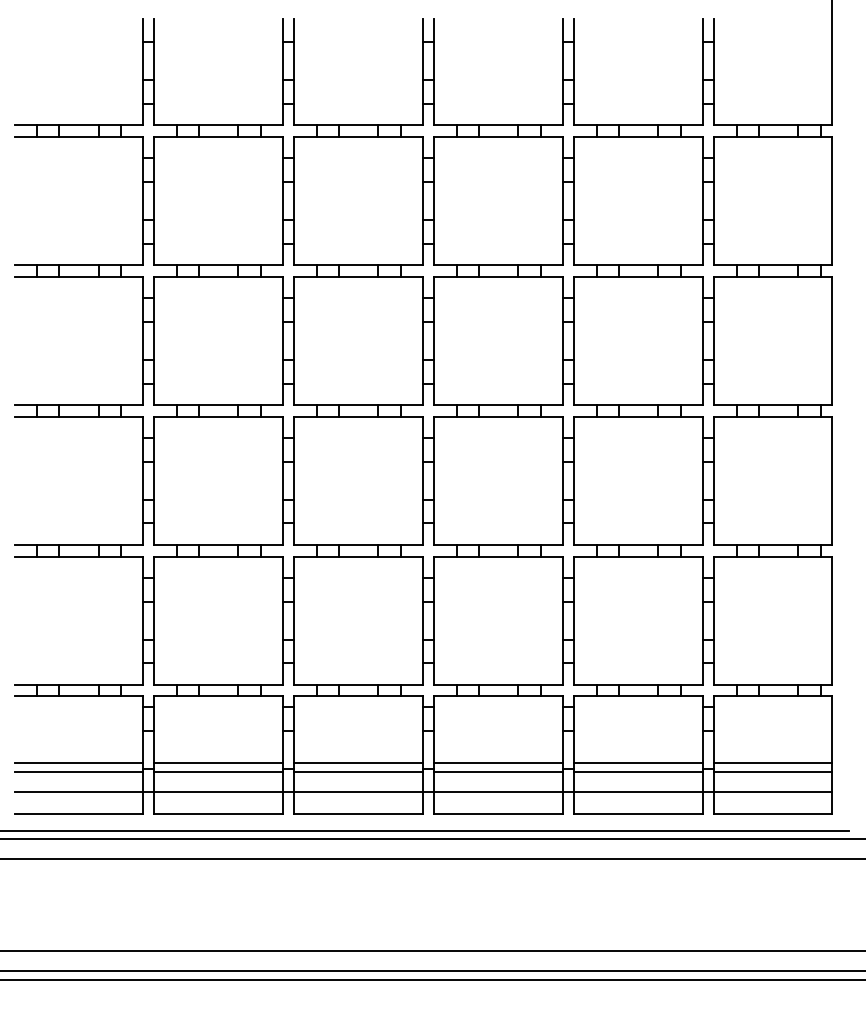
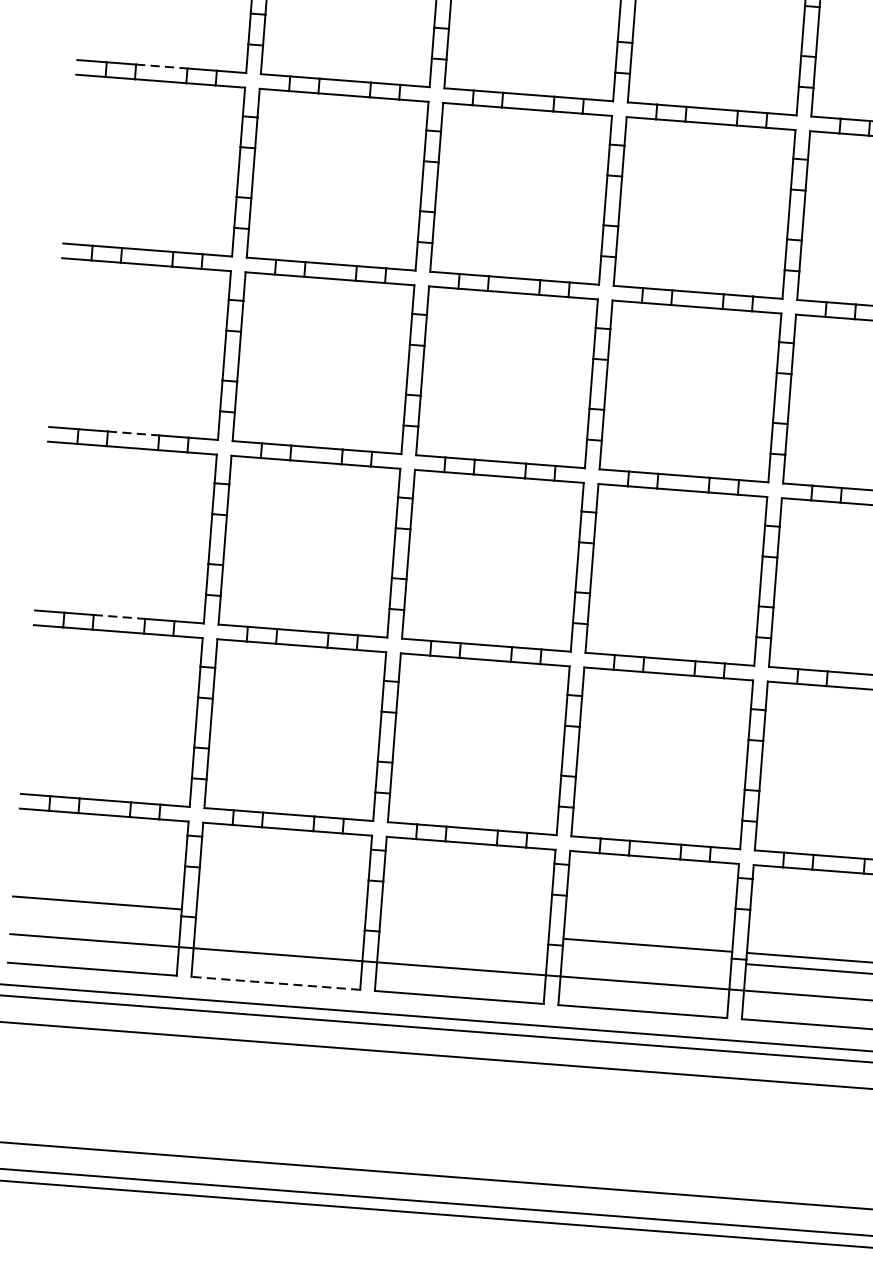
line: (78, 125) -> (161, 66), solid -> dashed
line: (78, 405) -> (133, 433), solid -> dashed
line: (78, 545) -> (118, 617), solid -> dashed
line: (218, 763) -> (280, 917), removed
line: (358, 763) -> (463, 931), removed
line: (78, 772) -> (96, 914), removed
line: (218, 772) -> (279, 928), removed
line: (358, 772) -> (463, 943), removed
line: (498, 772) -> (646, 957), removed
line: (218, 814) -> (275, 983), solid -> dashed

